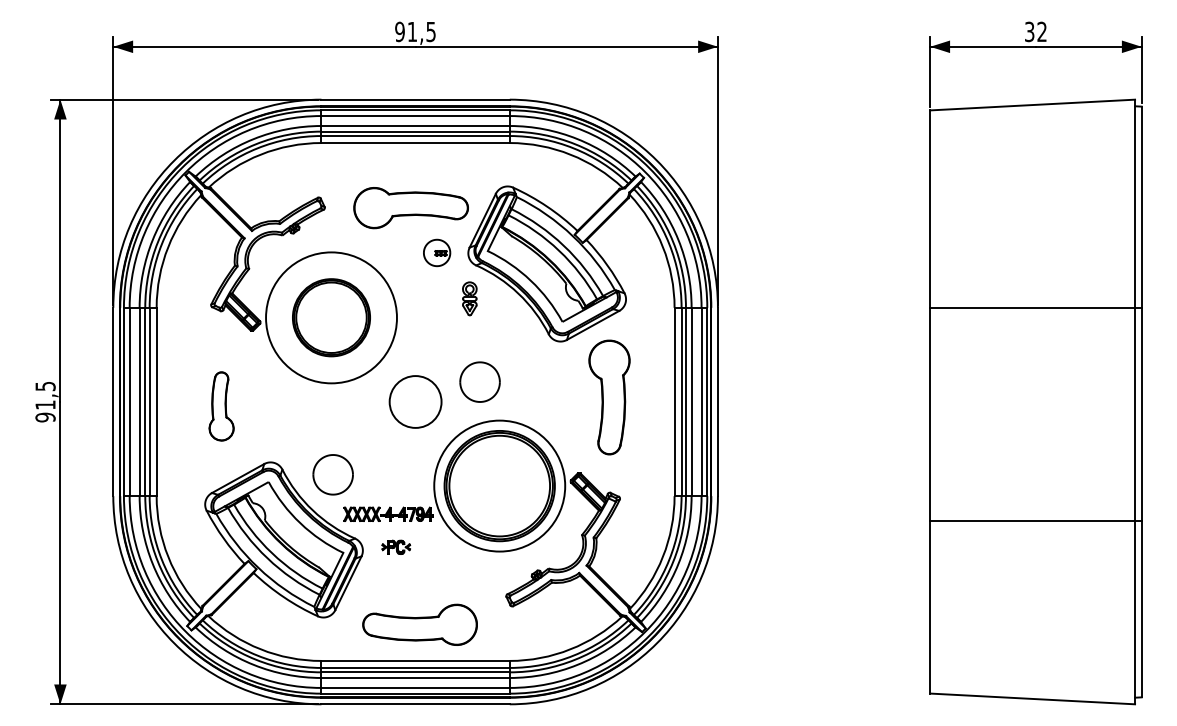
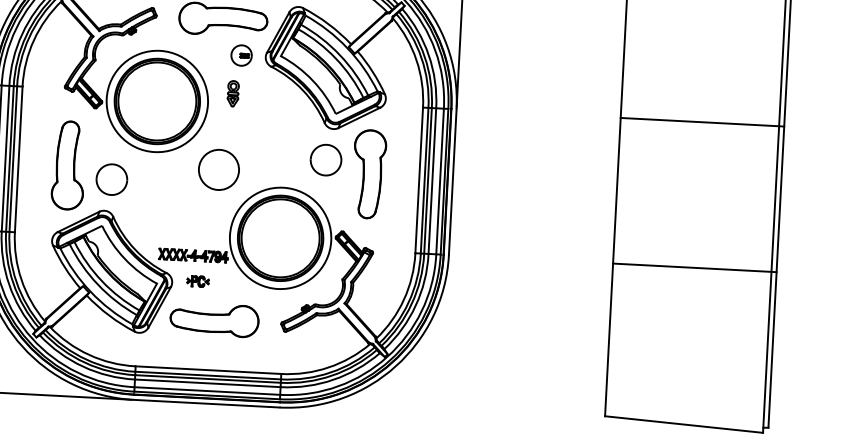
part: (469, 298) -> (232, 93), moved
part: (331, 317) -> (157, 101), size x1.43
part: (479, 381) -> (325, 159), moved
part: (221, 406) -> (68, 165), size x1.67
part: (332, 474) -> (111, 179), moved
line: (1035, 521) -> (694, 268), moved
part: (419, 624) -> (214, 319), moved

